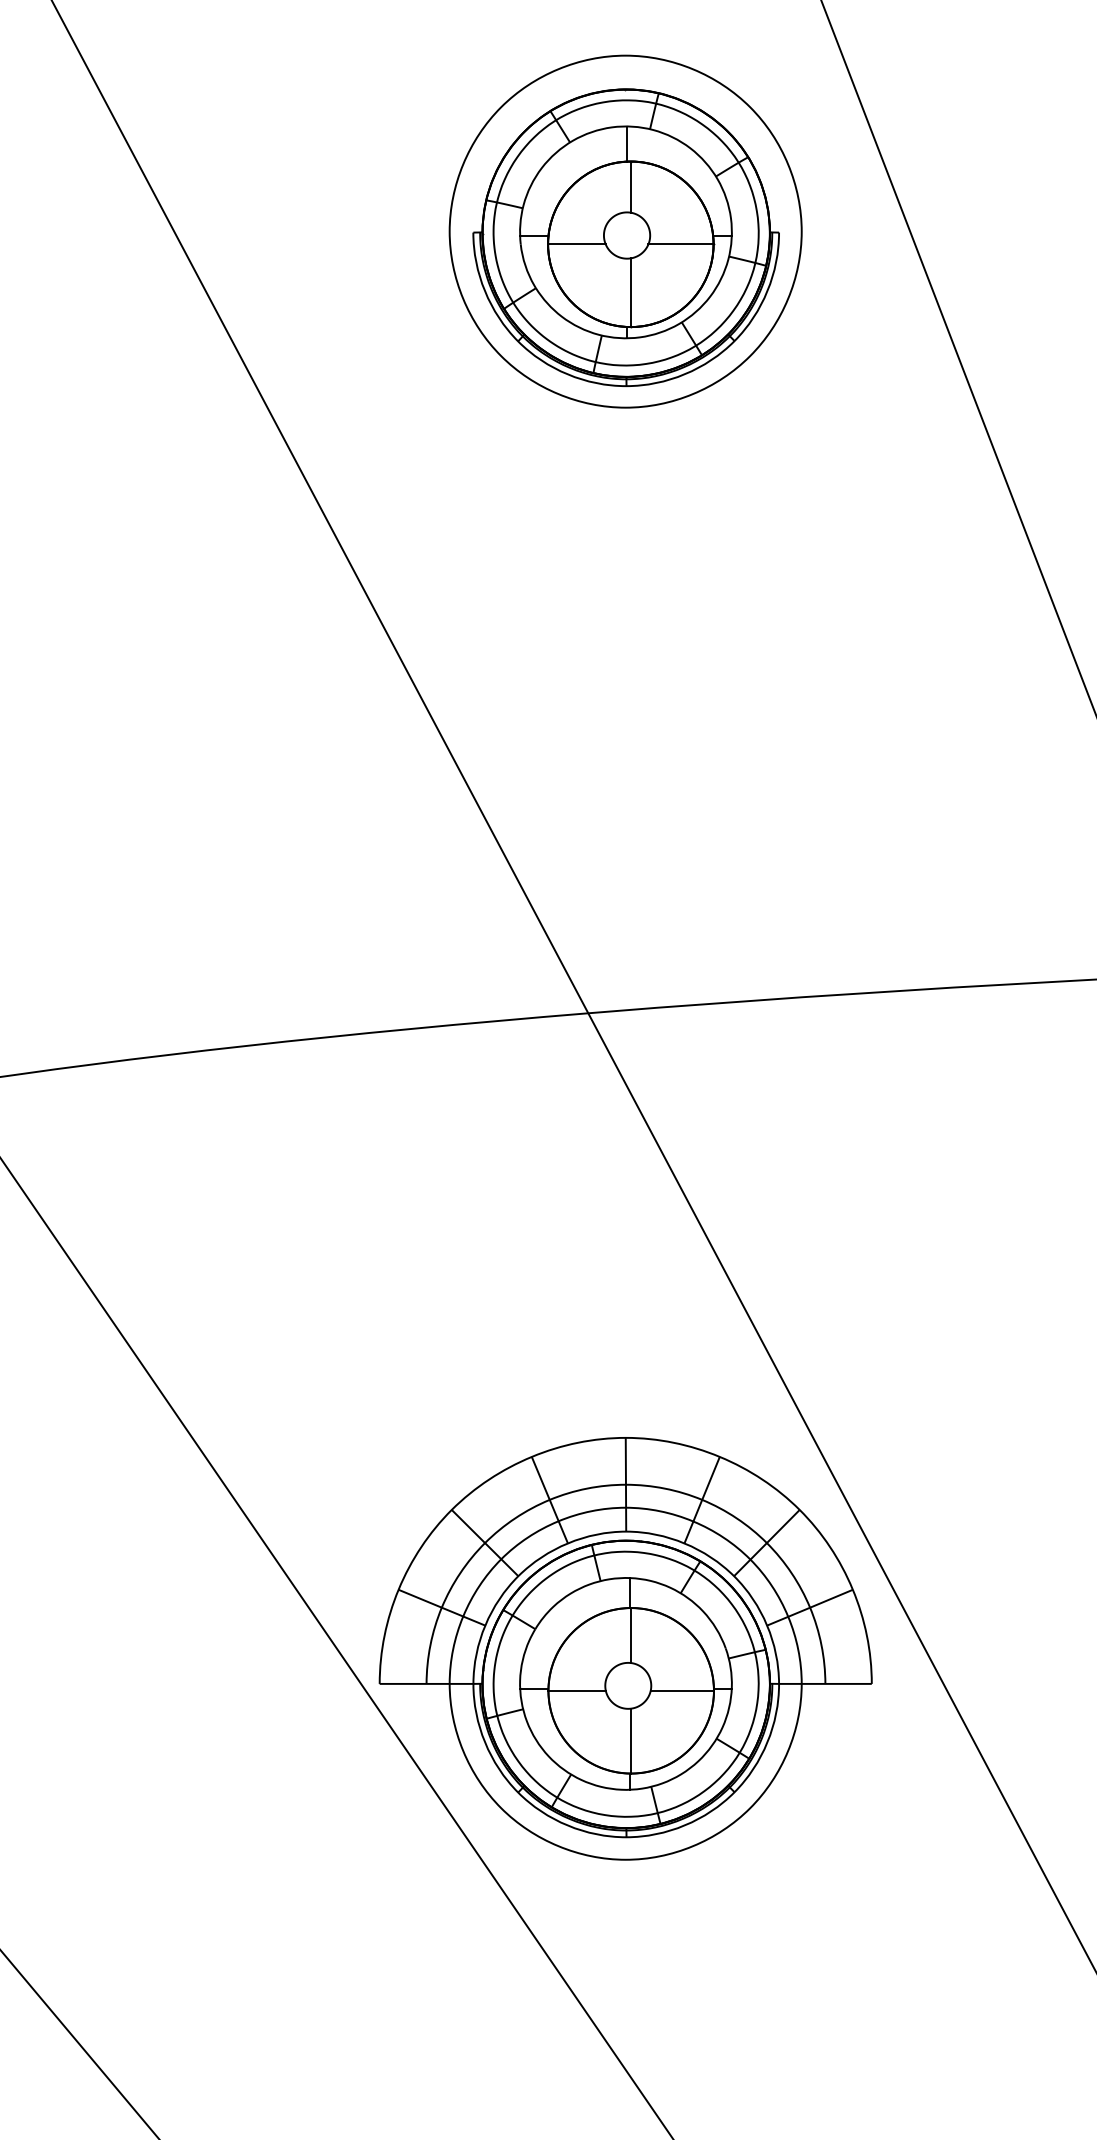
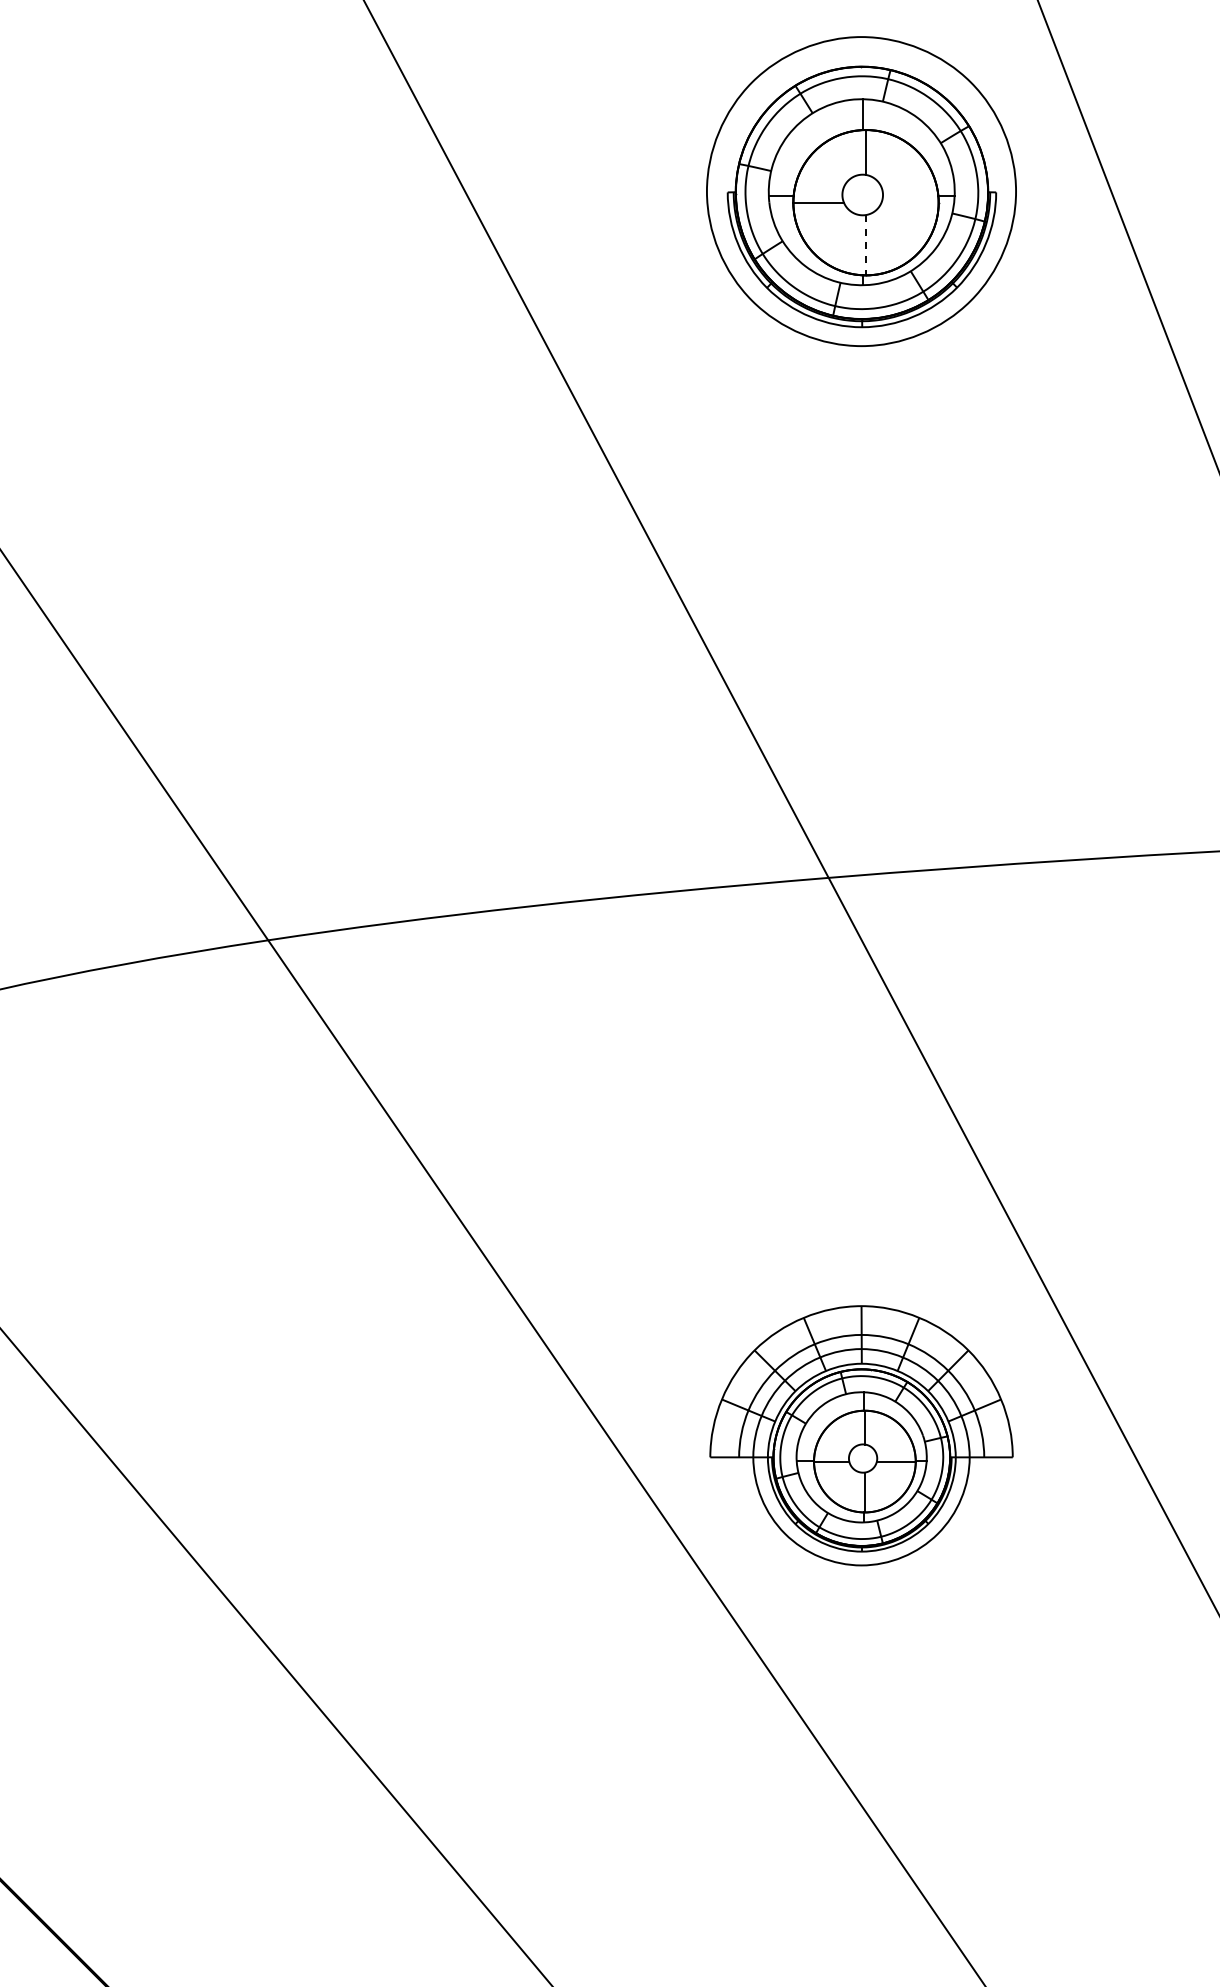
line: (680, 244) -> (909, 202), removed
line: (631, 293) -> (866, 245), solid -> dashed
part: (625, 1648) -> (861, 1435), size x0.7

